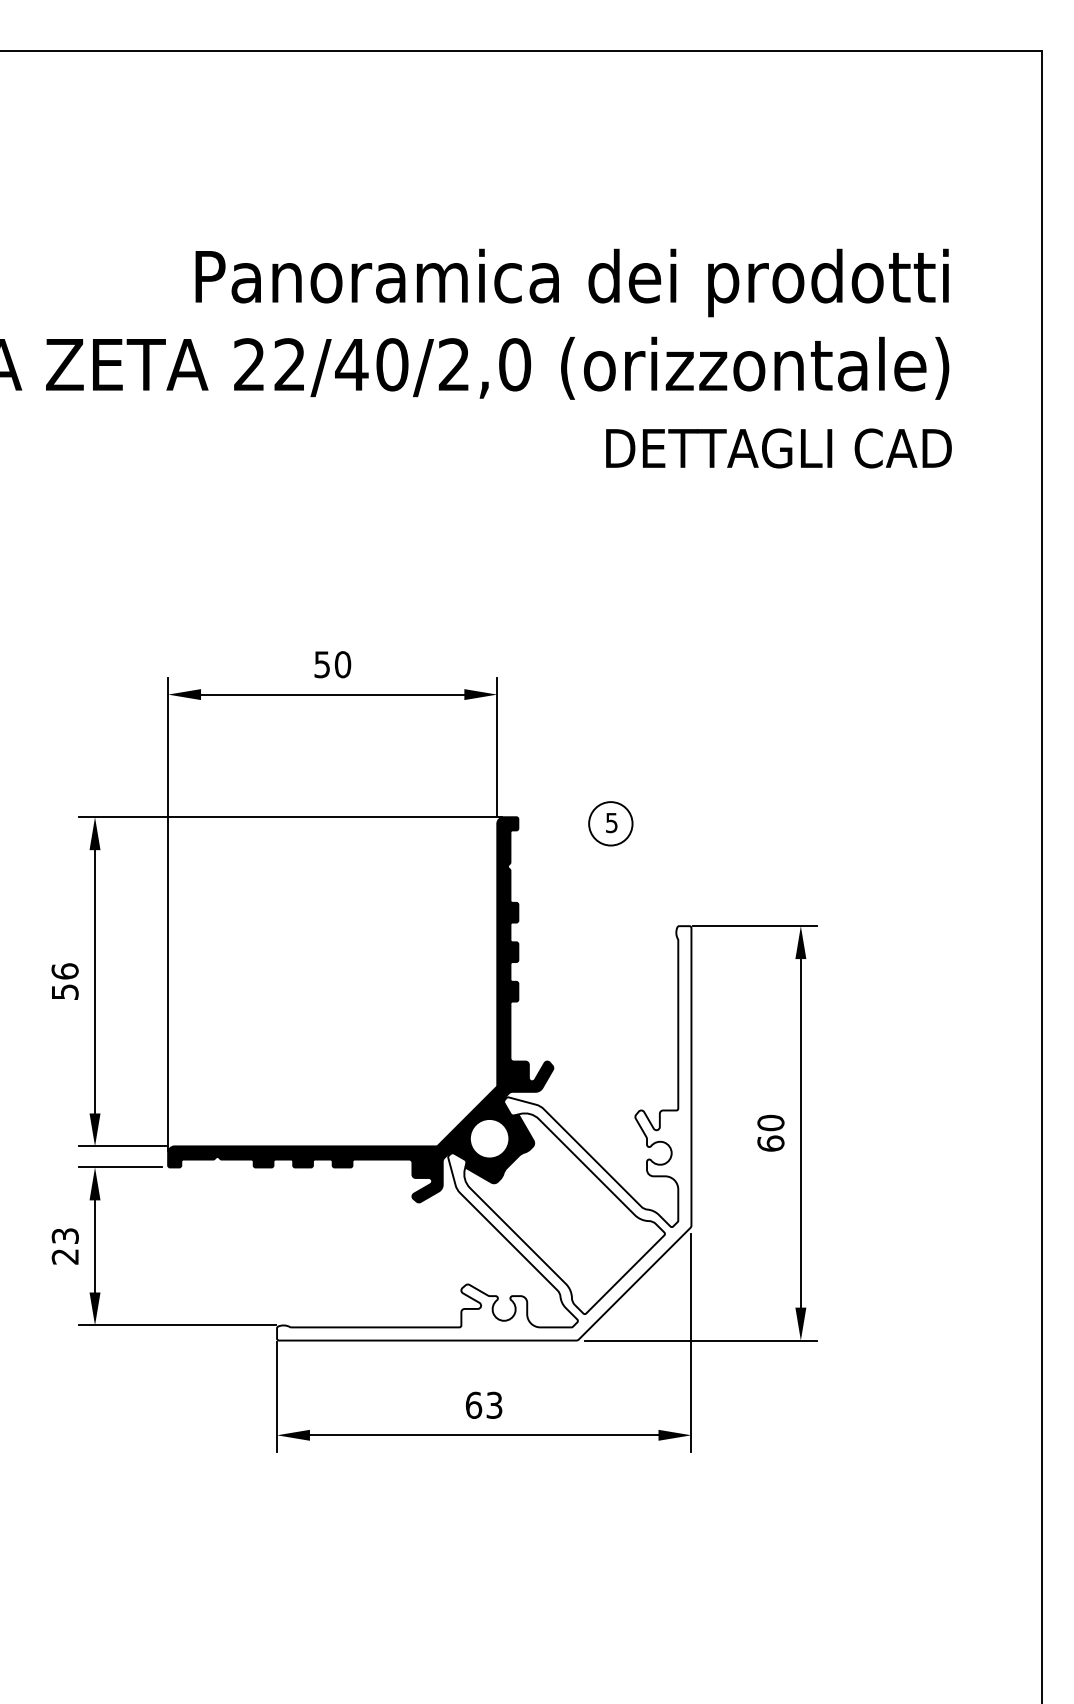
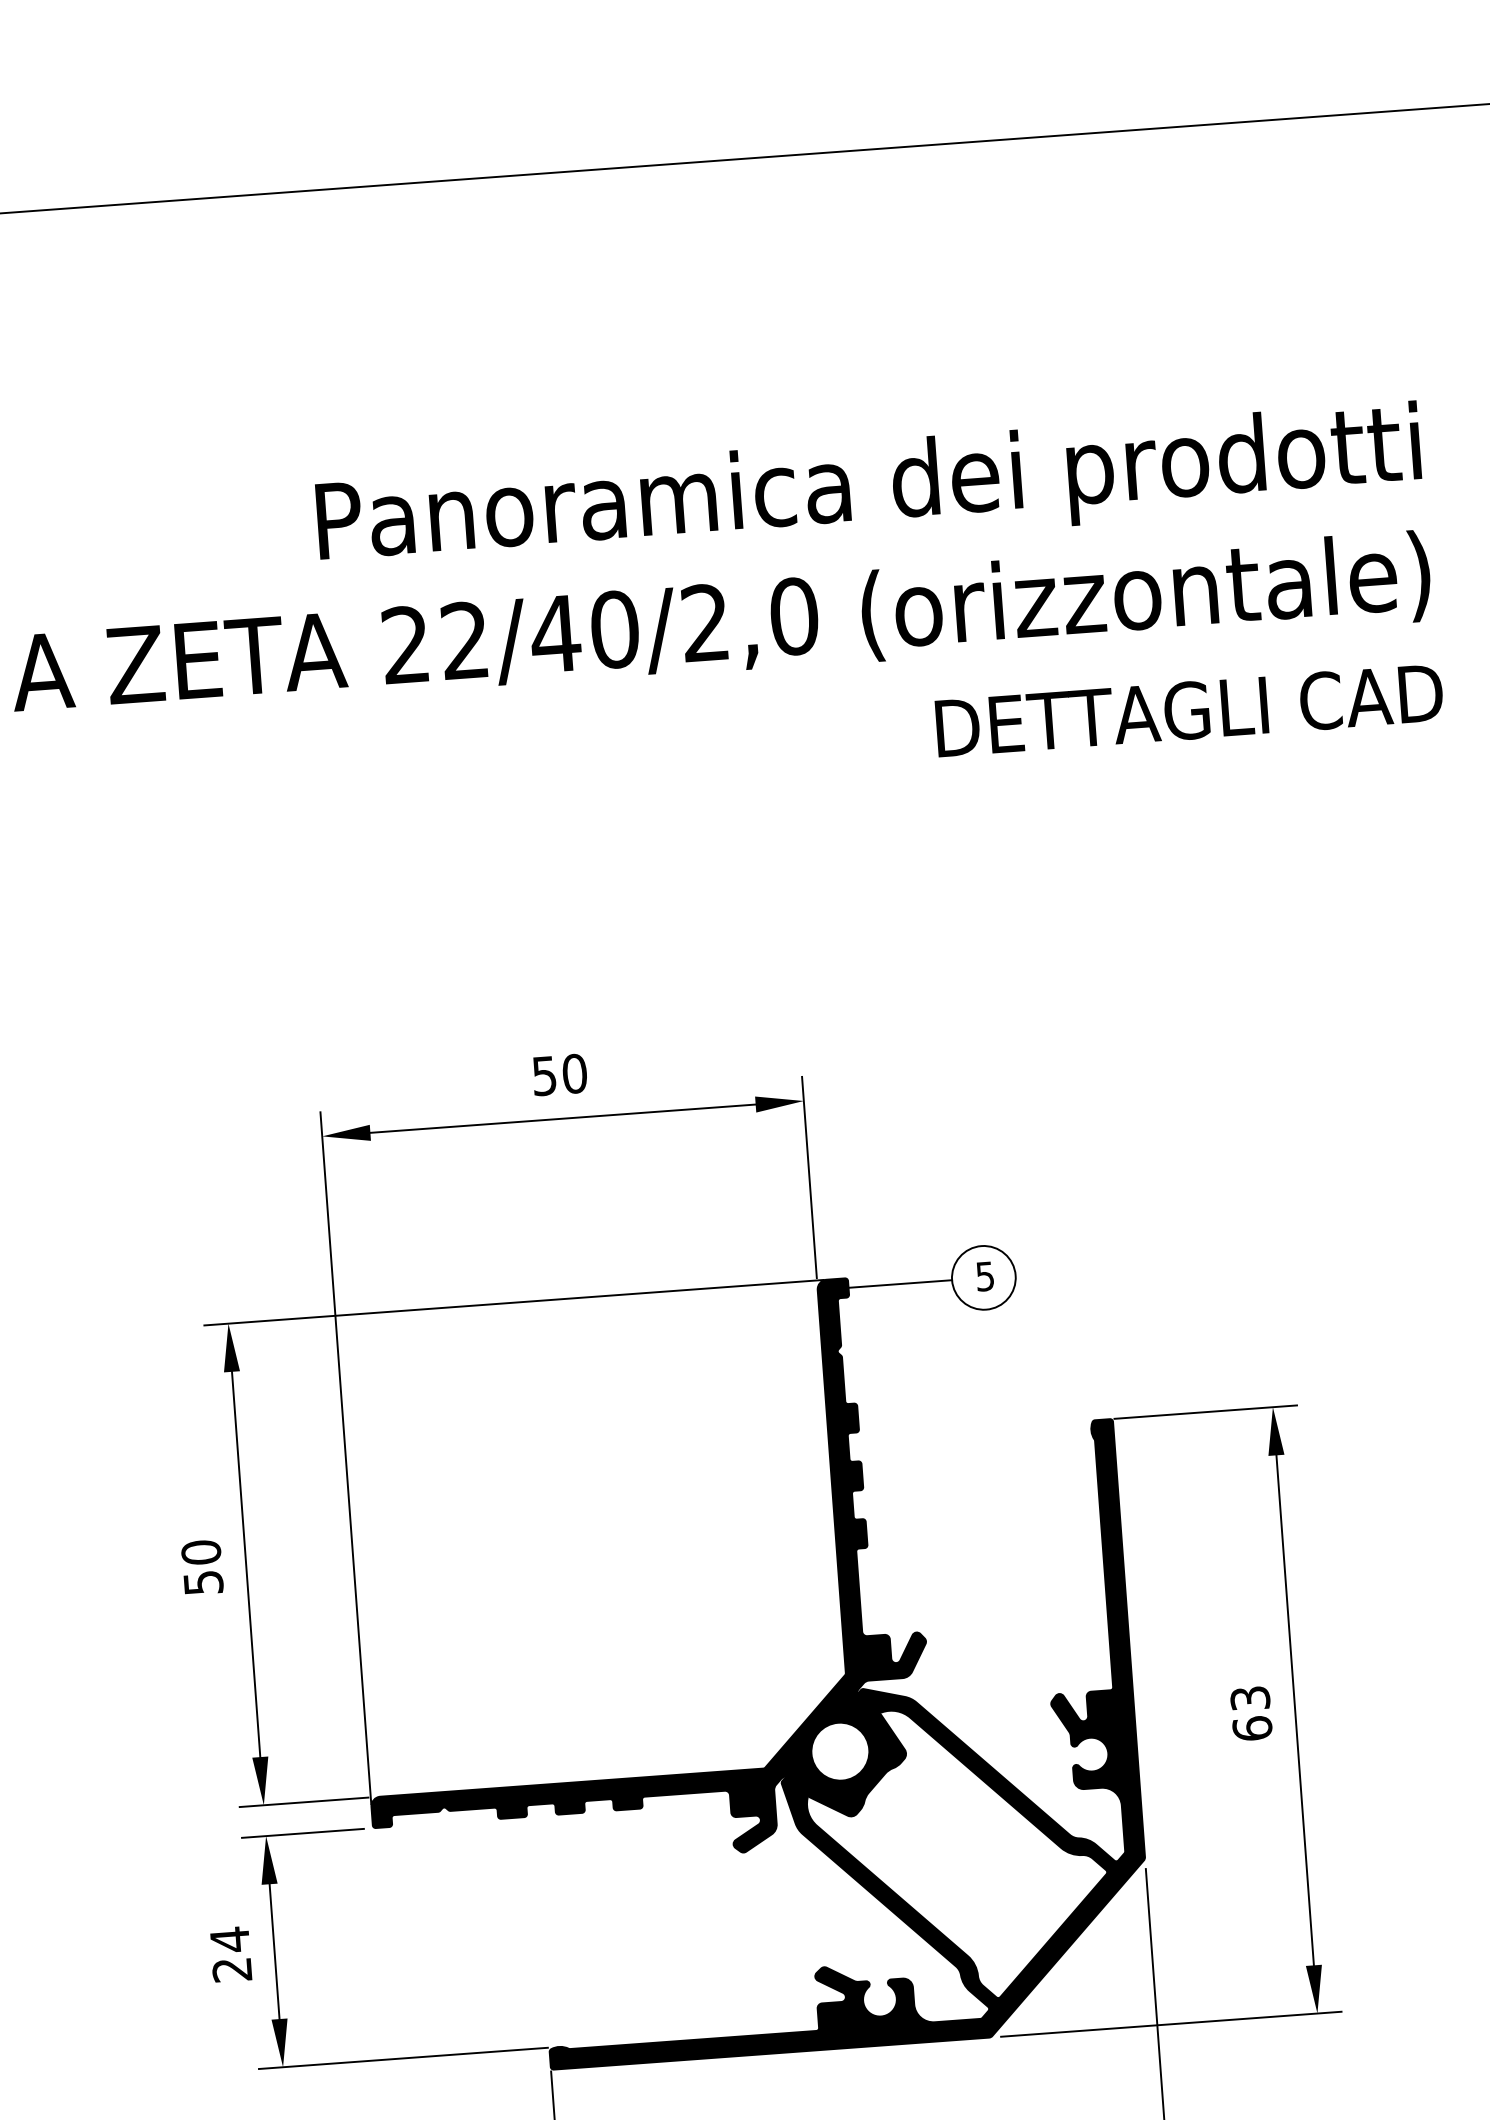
line: (553, 823) -> (899, 1283), added
text: (64, 971) -> (200, 1552), 56 -> 50
text: (770, 1122) -> (1249, 1697), 60 -> 63
fill: (484, 1133) -> (832, 1744), added
text: (64, 1235) -> (228, 1938), 23 -> 24

